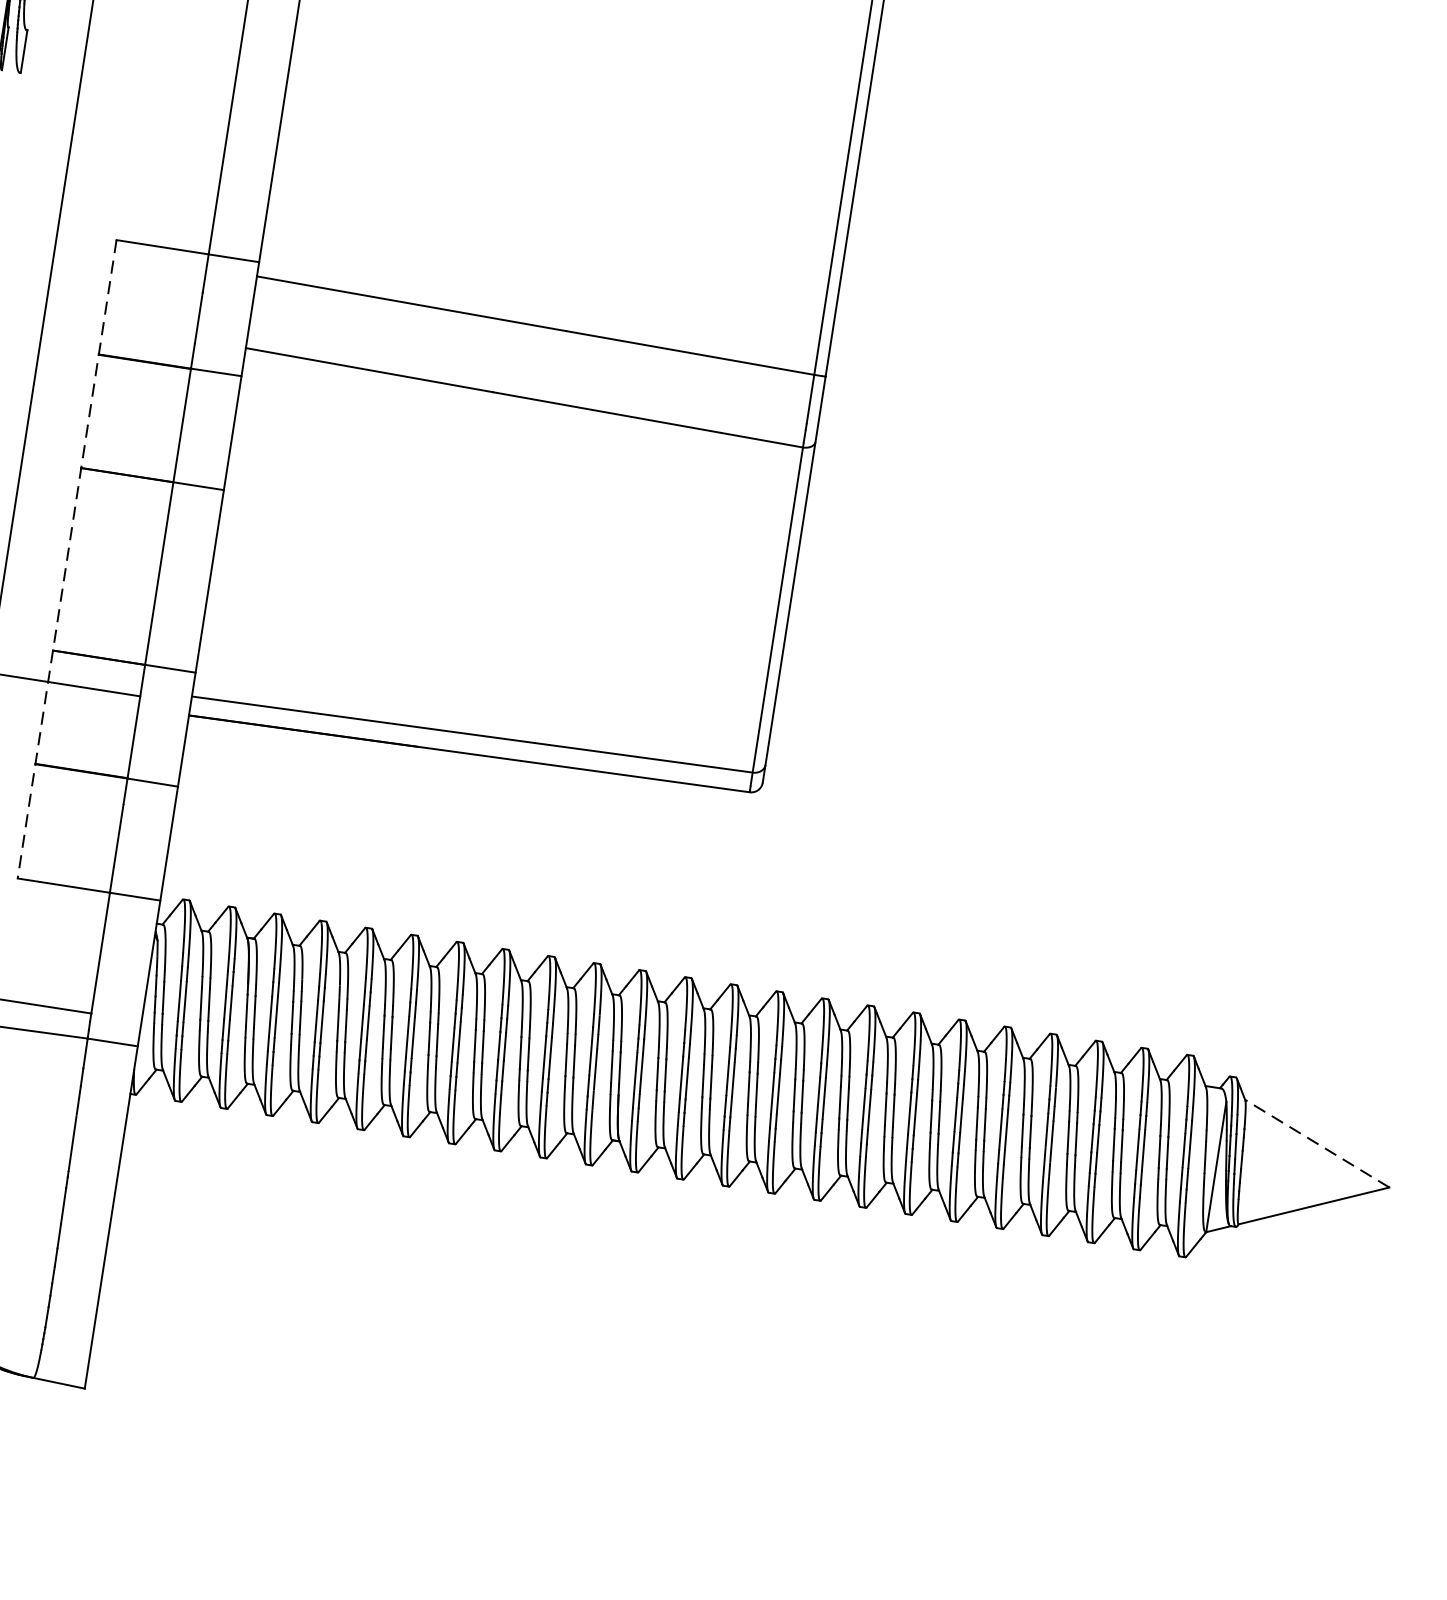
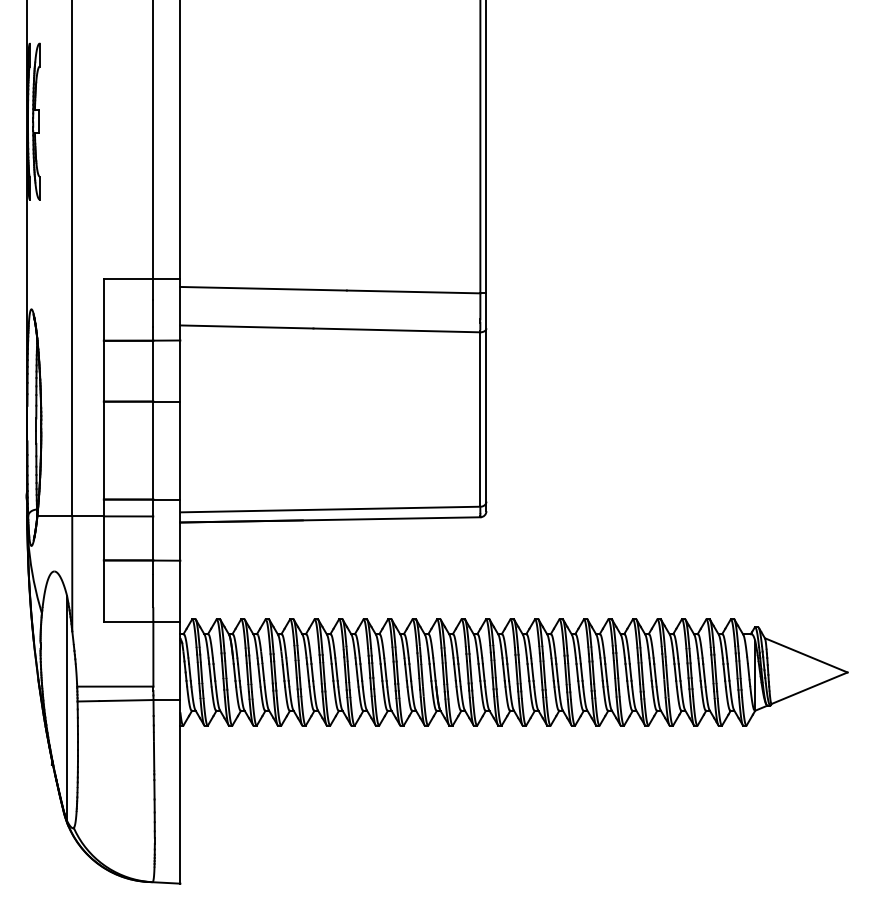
line: (66, 560) -> (103, 451), dashed -> solid
line: (1317, 1144) -> (806, 655), dashed -> solid

